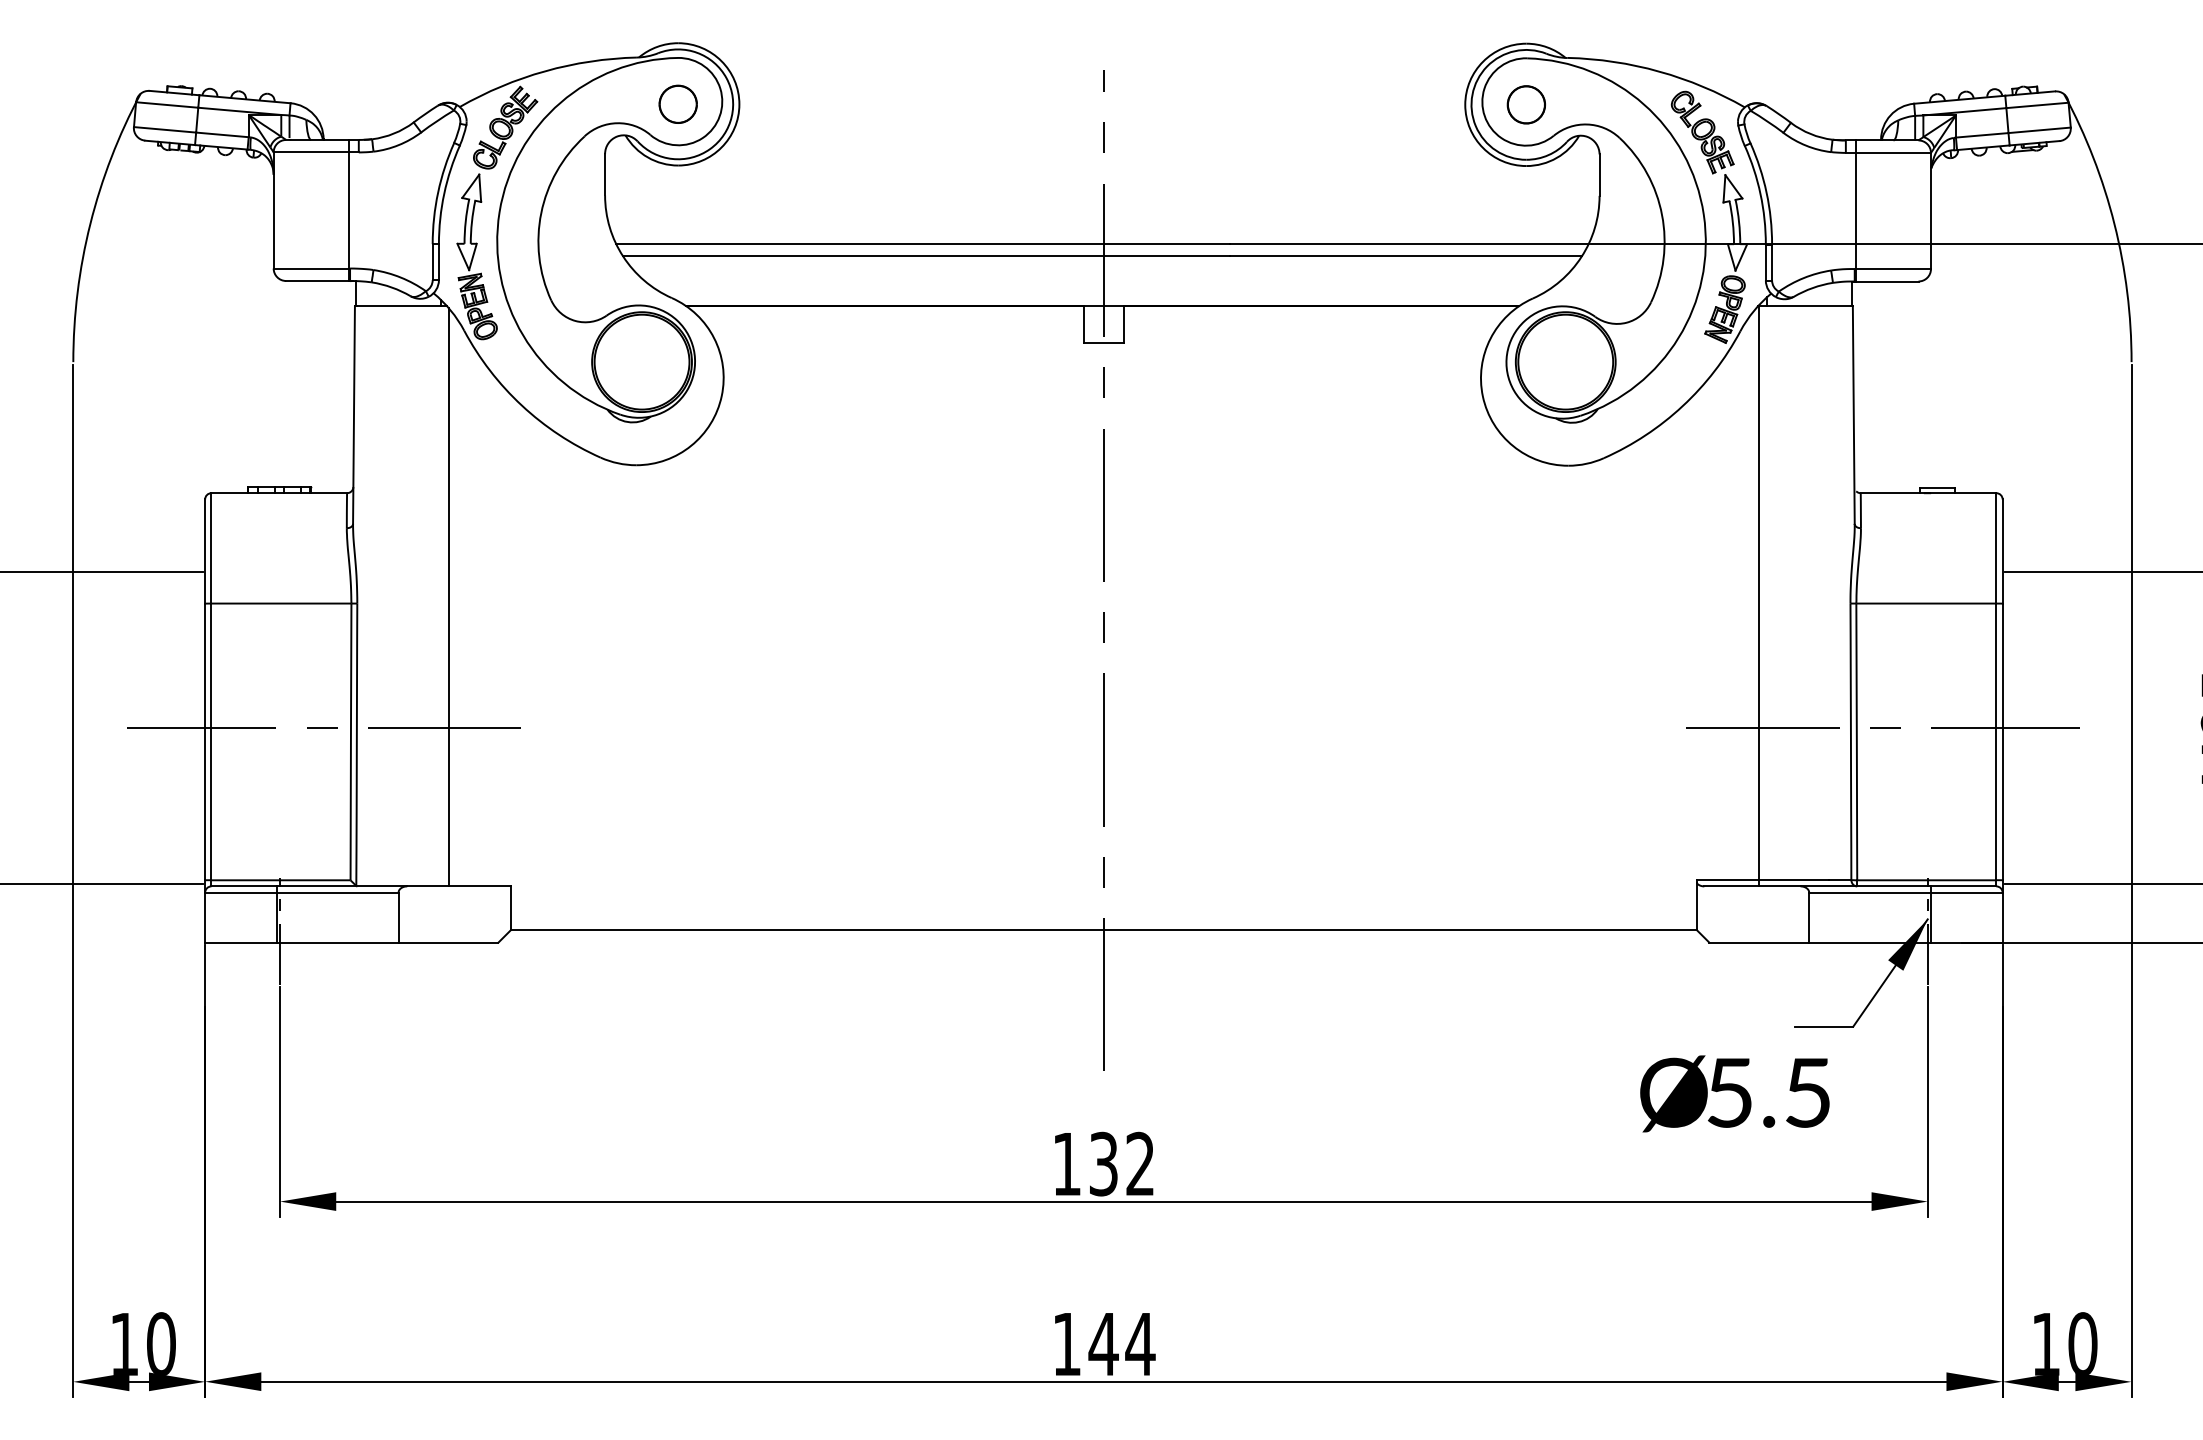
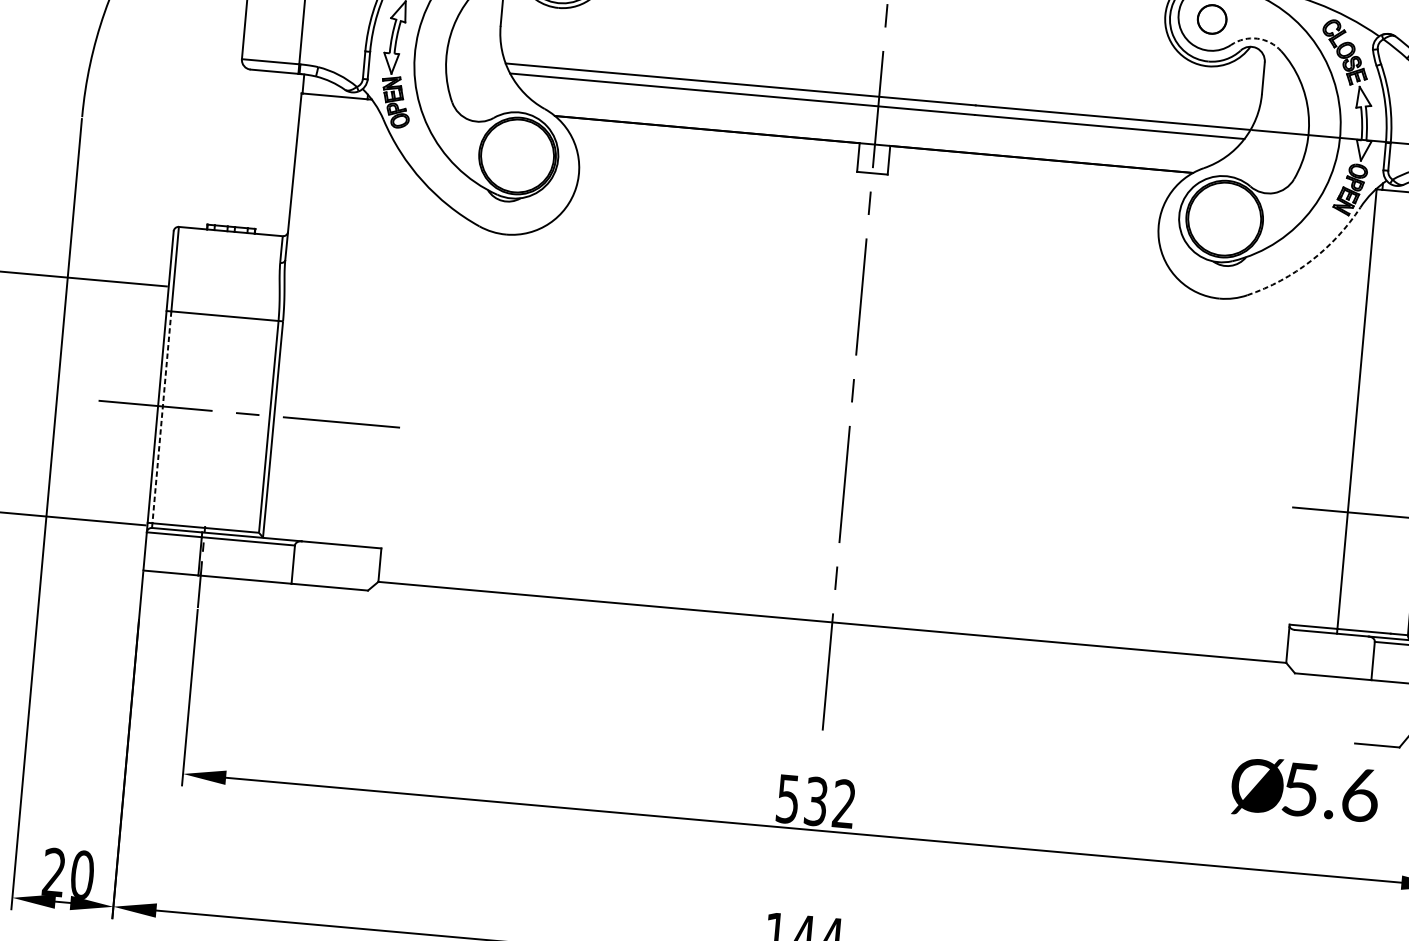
arc: (1587, 124) -> (1257, 38), solid -> dashed
arc: (1682, 406) -> (1311, 261), solid -> dashed
line: (448, 596) -> (353, 322), removed
line: (211, 742) -> (161, 417), solid -> dashed
text: (1808, 1092) -> (1360, 794), 5.5 -> 5.6
text: (1066, 1164) -> (787, 799), 132 -> 532
text: (123, 1343) -> (53, 871), 10 -> 20

